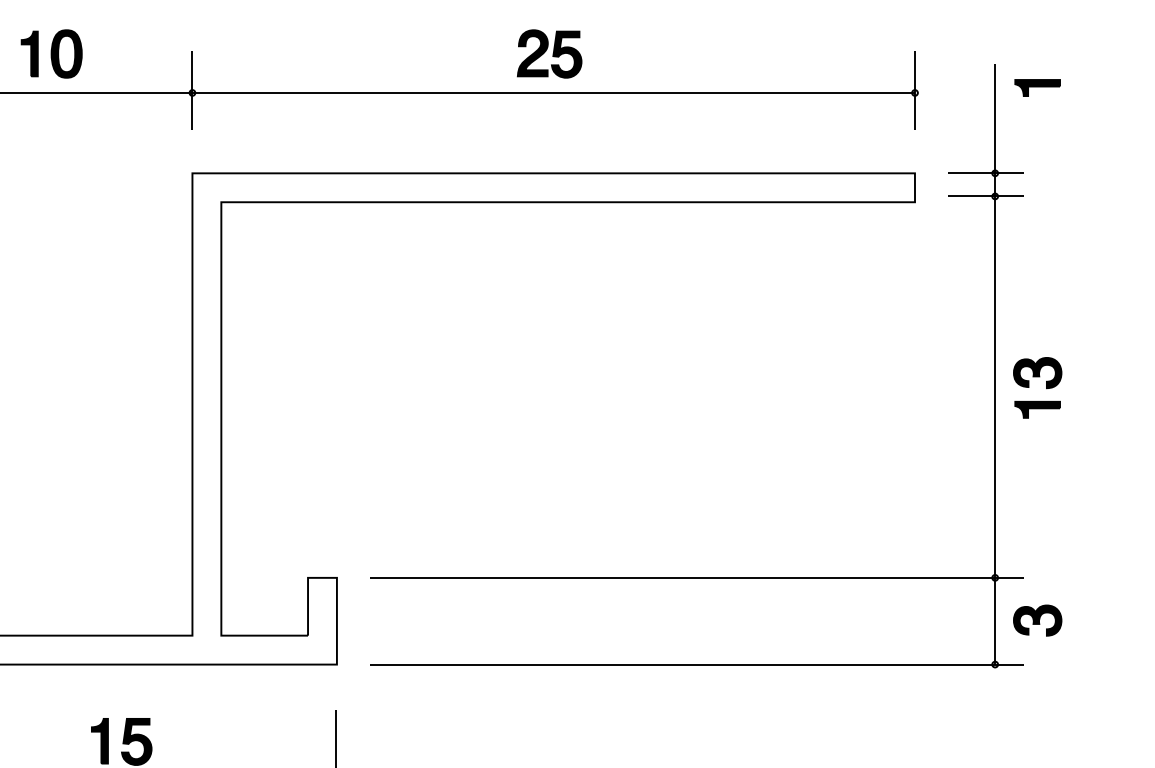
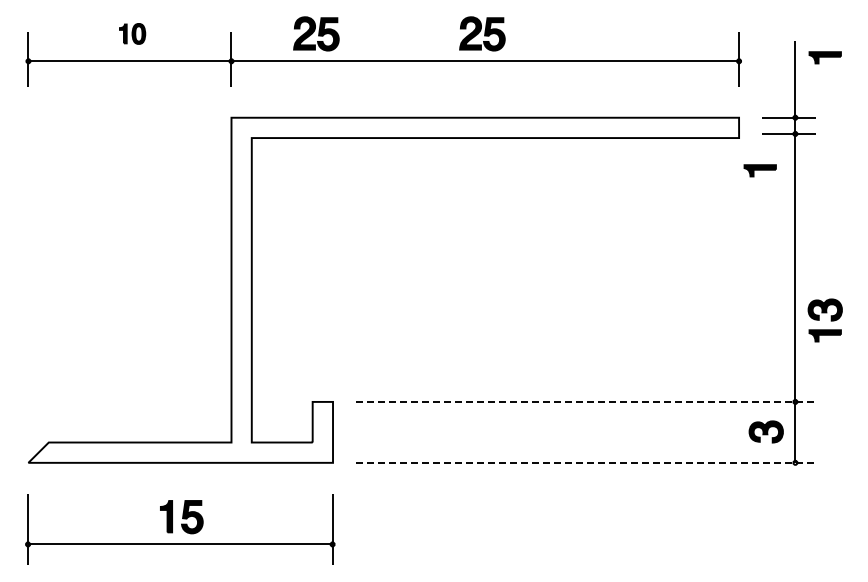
part: (51, 53) -> (132, 33), size x0.6
part: (313, 53) -> (316, 33), added
part: (944, 248) -> (759, 170), added
part: (1036, 387) -> (824, 320), moved
line: (697, 577) -> (586, 401), solid -> dashed
part: (1036, 619) -> (765, 431), moved
line: (697, 664) -> (586, 462), solid -> dashed

